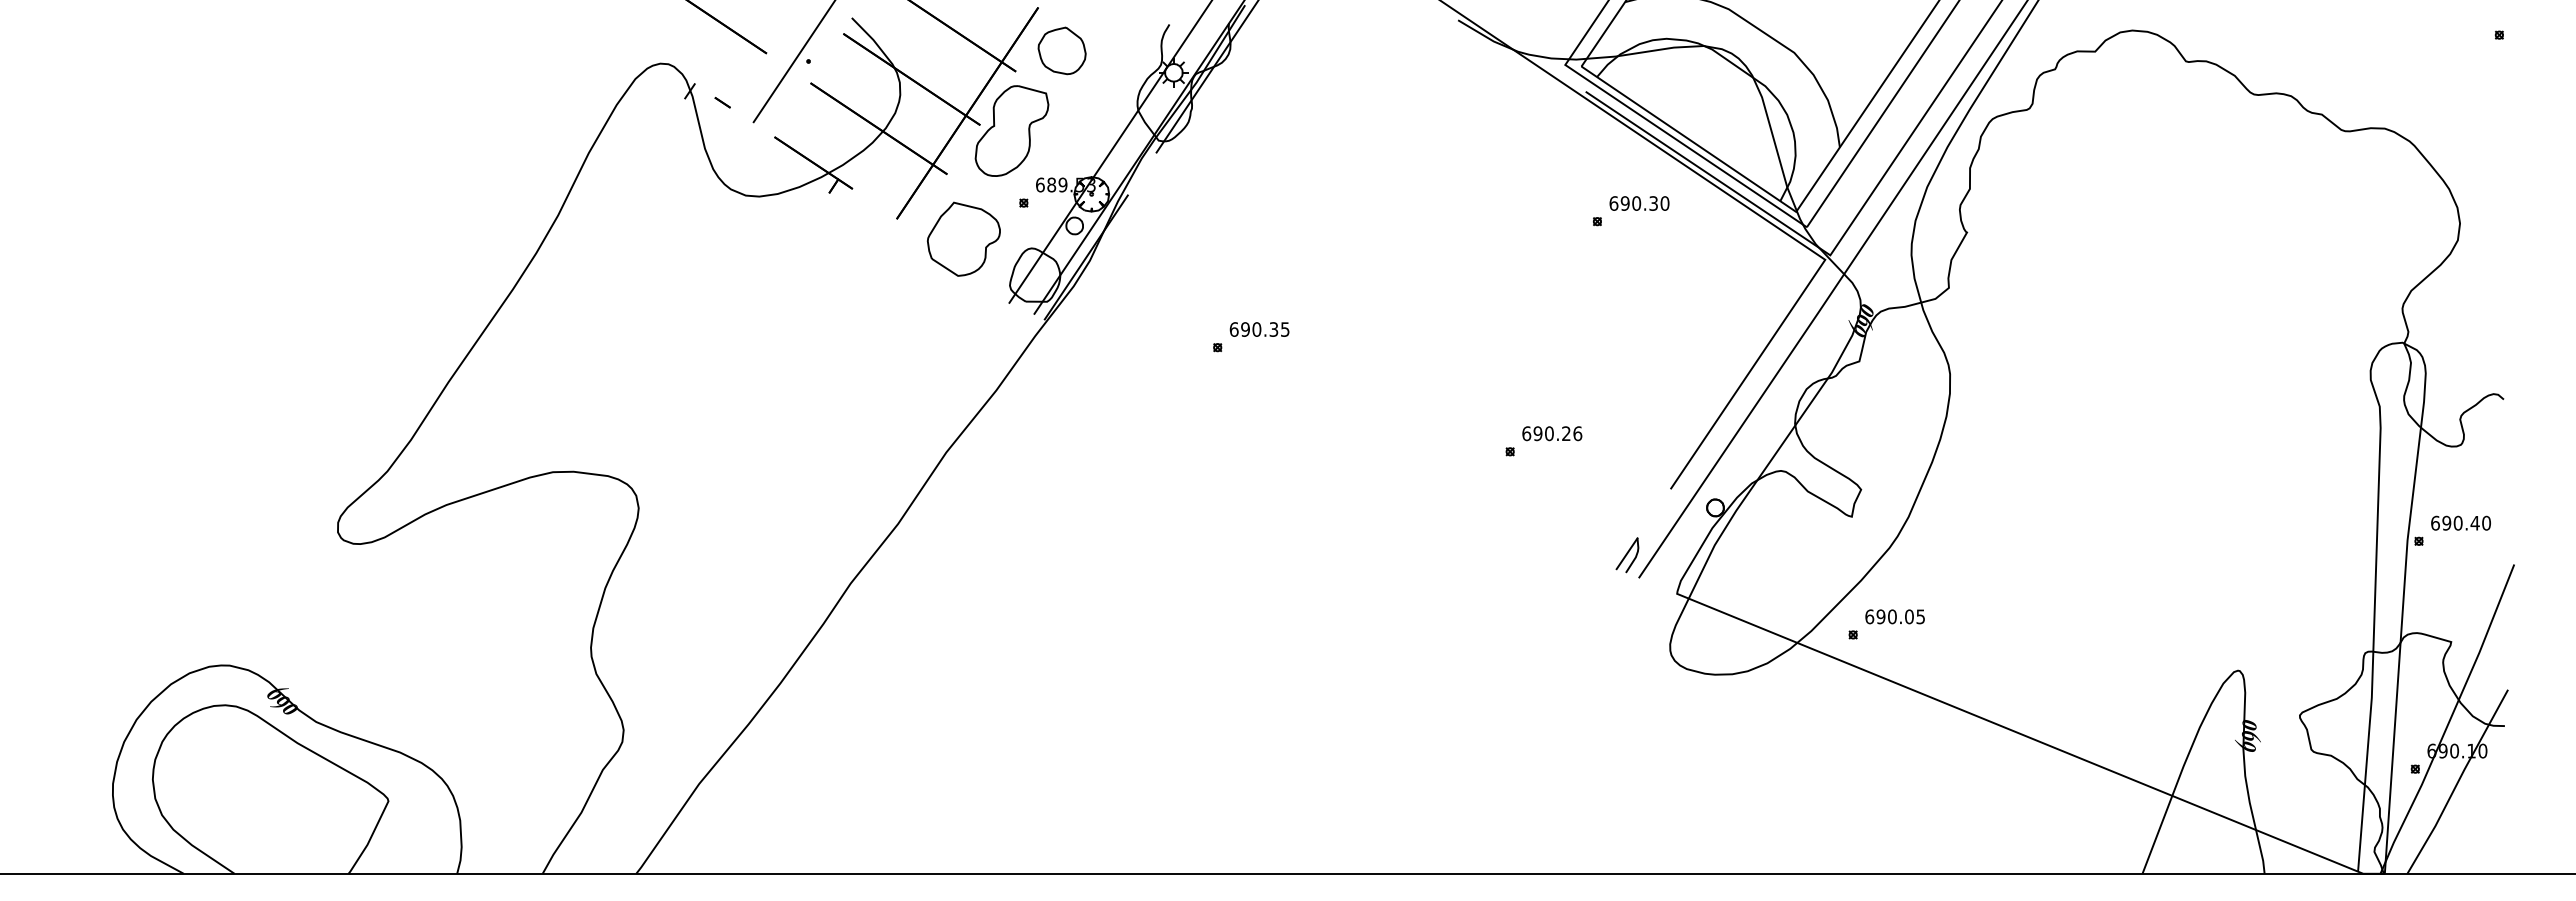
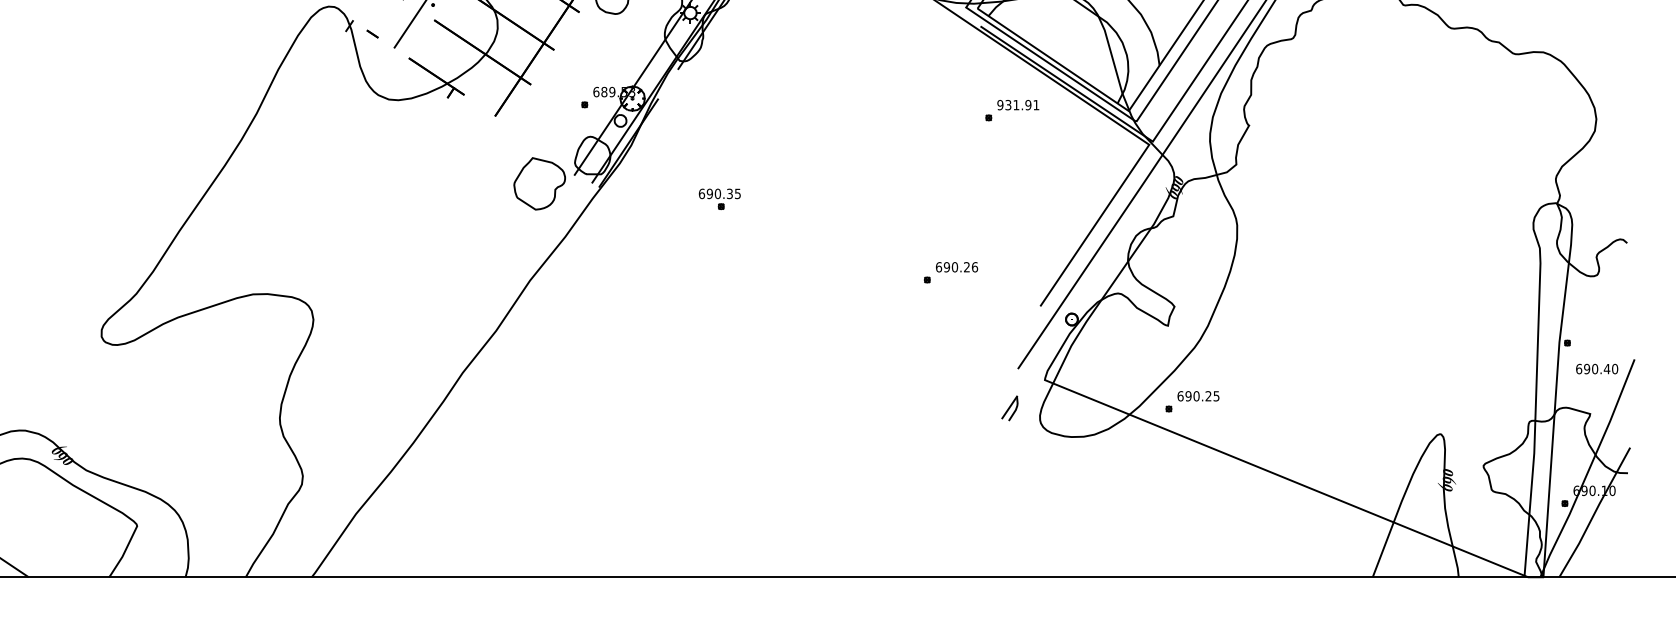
part: (1011, 130) -> (576, 53), removed
text: (1639, 203) -> (1018, 105), 690.30 -> 931.91
part: (963, 238) -> (539, 183), moved
text: (1259, 329) -> (719, 193), moved
text: (2460, 522) -> (1596, 368), moved
part: (1627, 555) -> (1009, 408), moved
text: (1909, 616) -> (1208, 396), 690.05 -> 690.25

